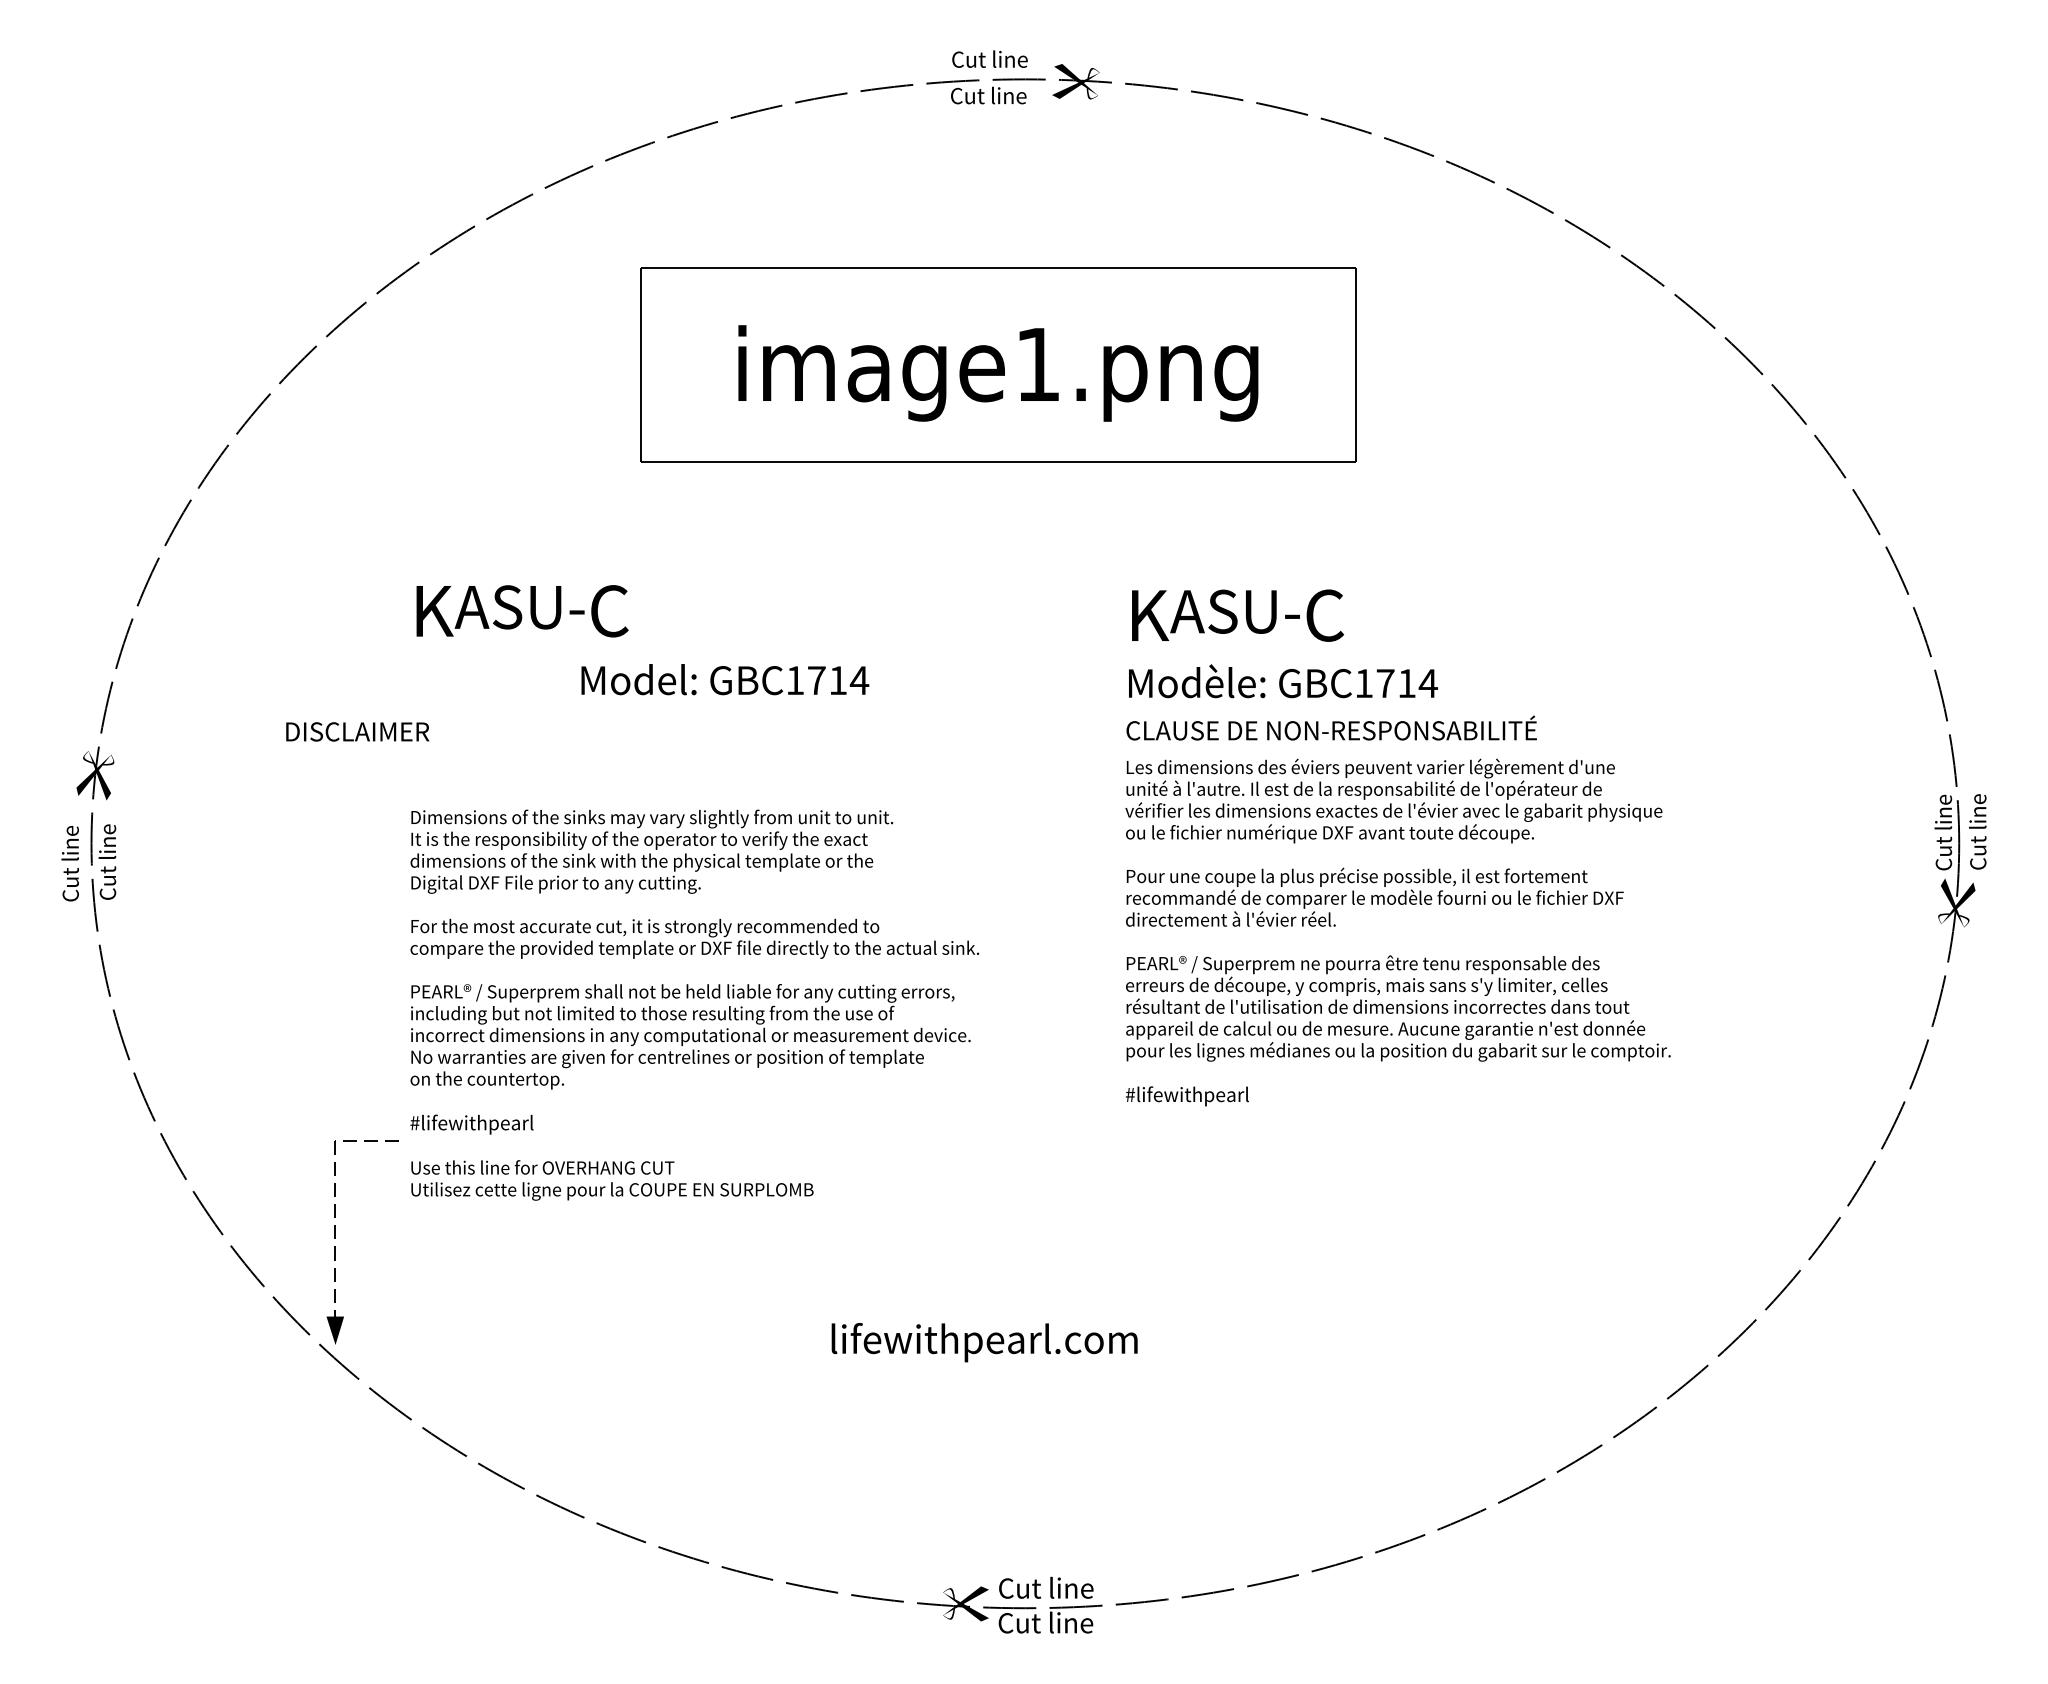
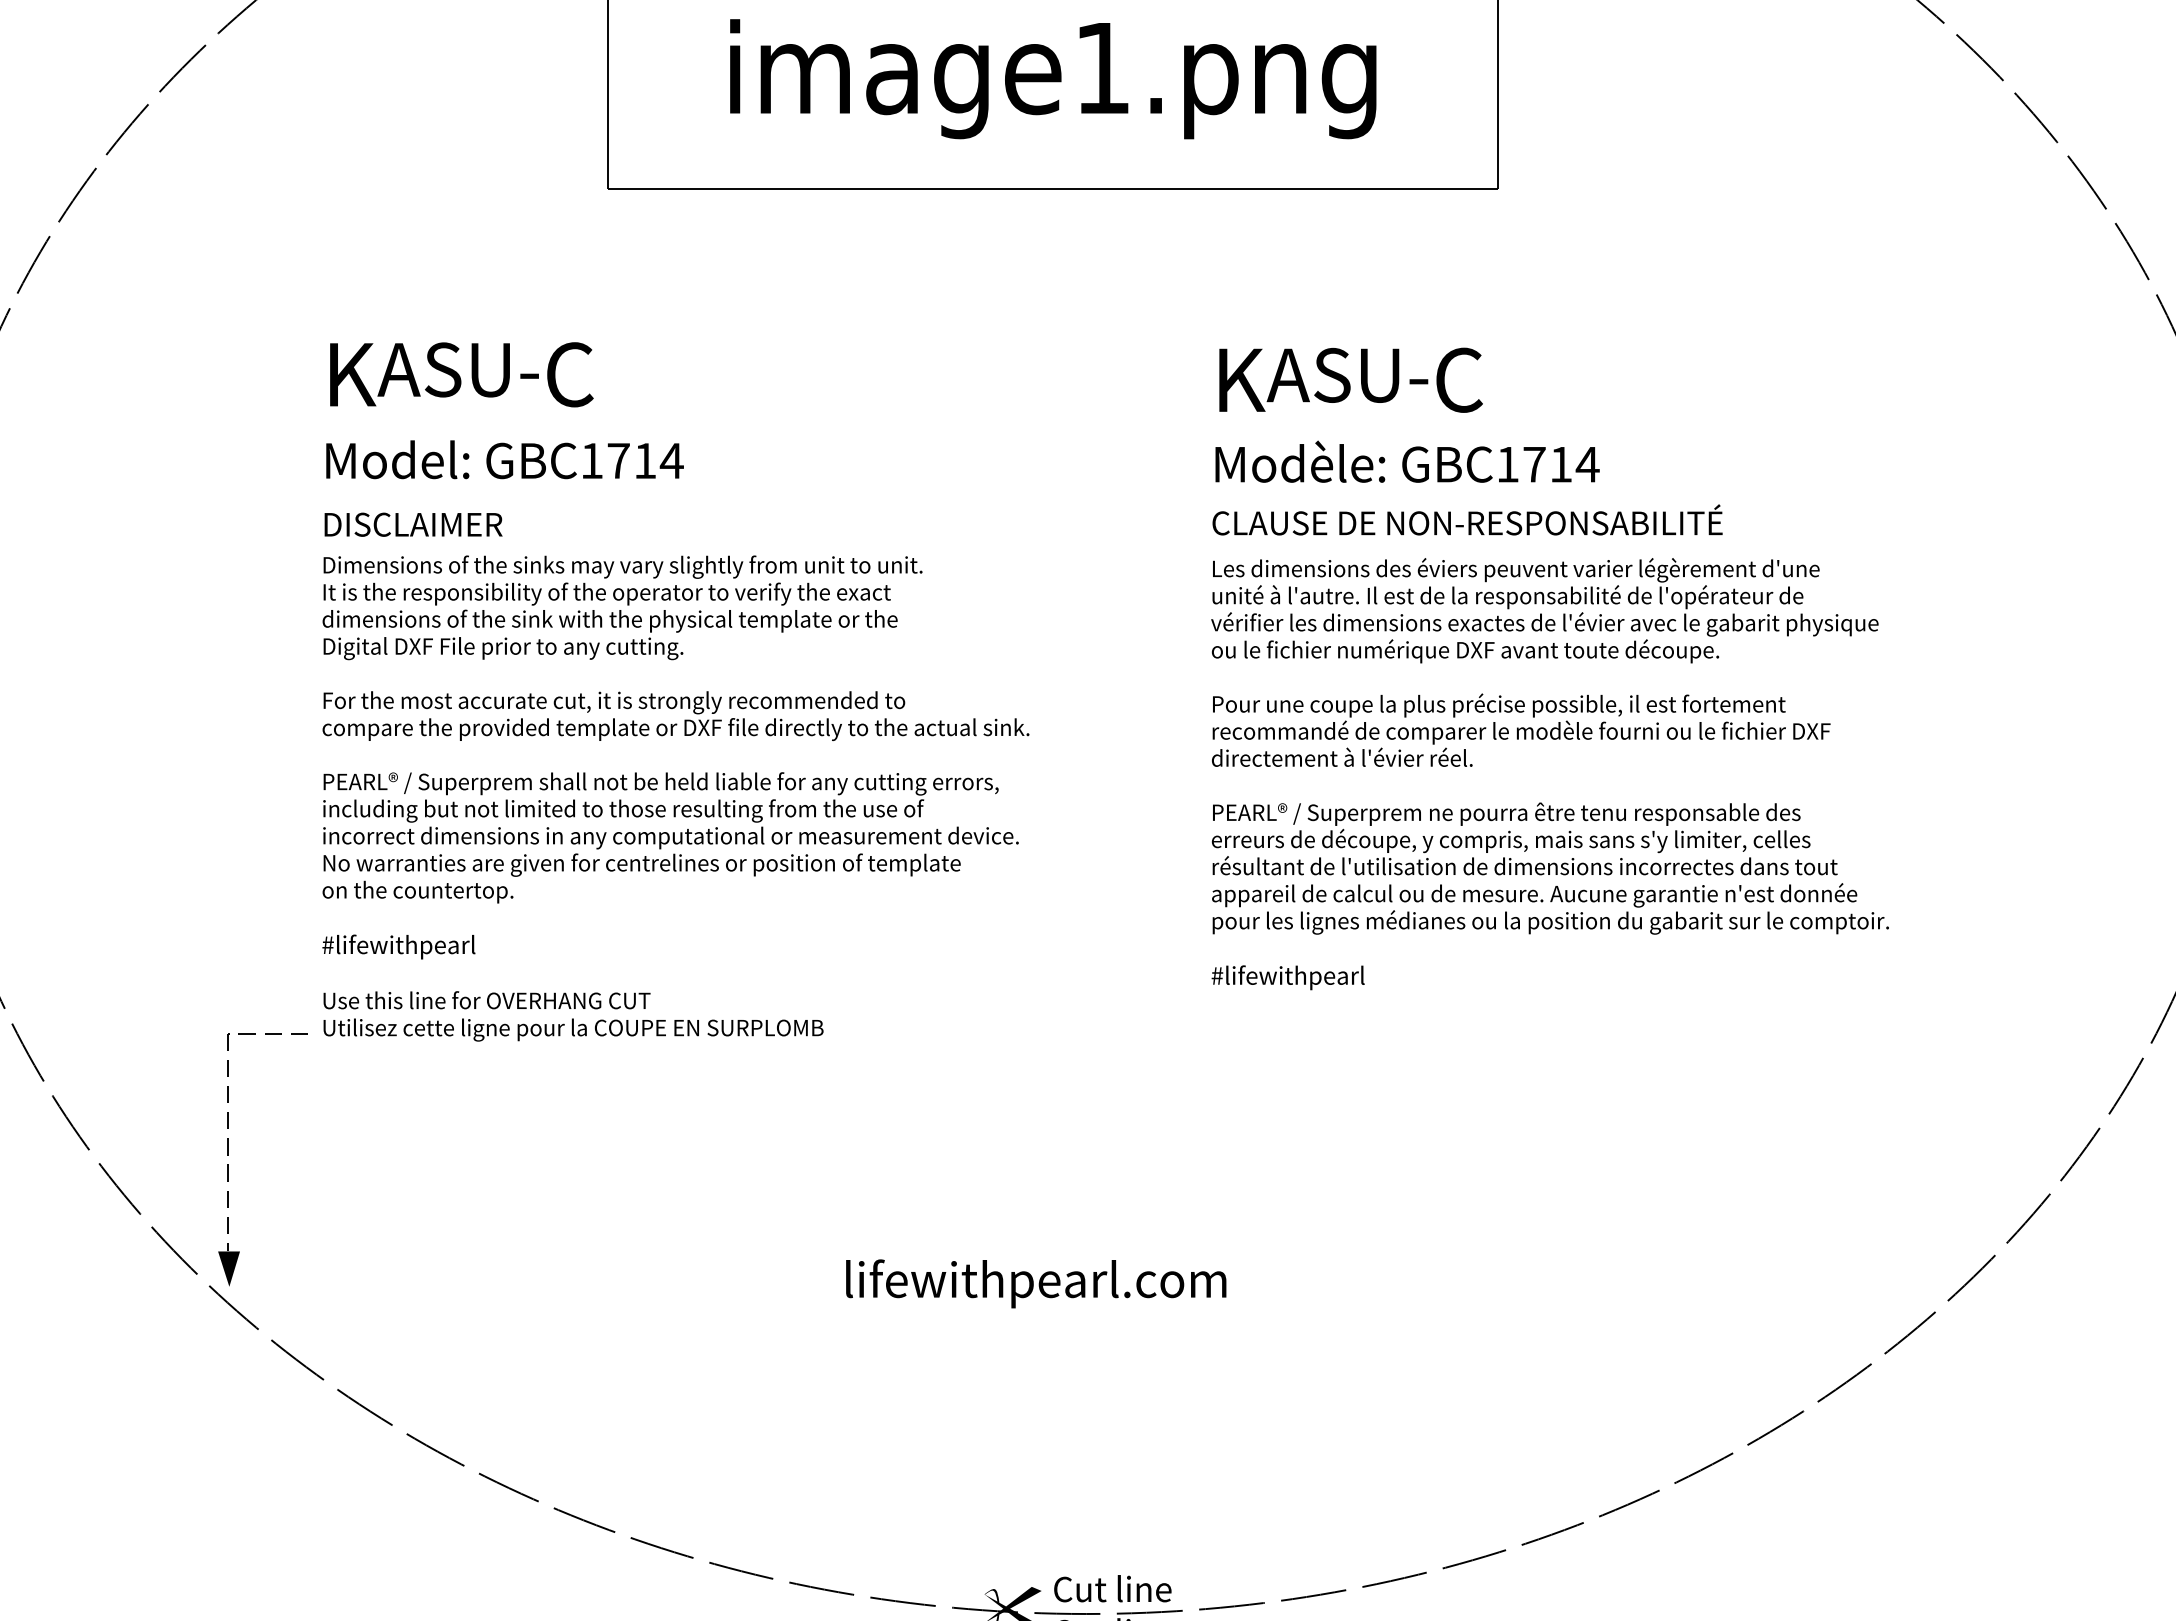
text: (725, 679) -> (505, 459), moved
text: (357, 731) -> (413, 524), moved
text: (694, 1004) -> (675, 797), moved

